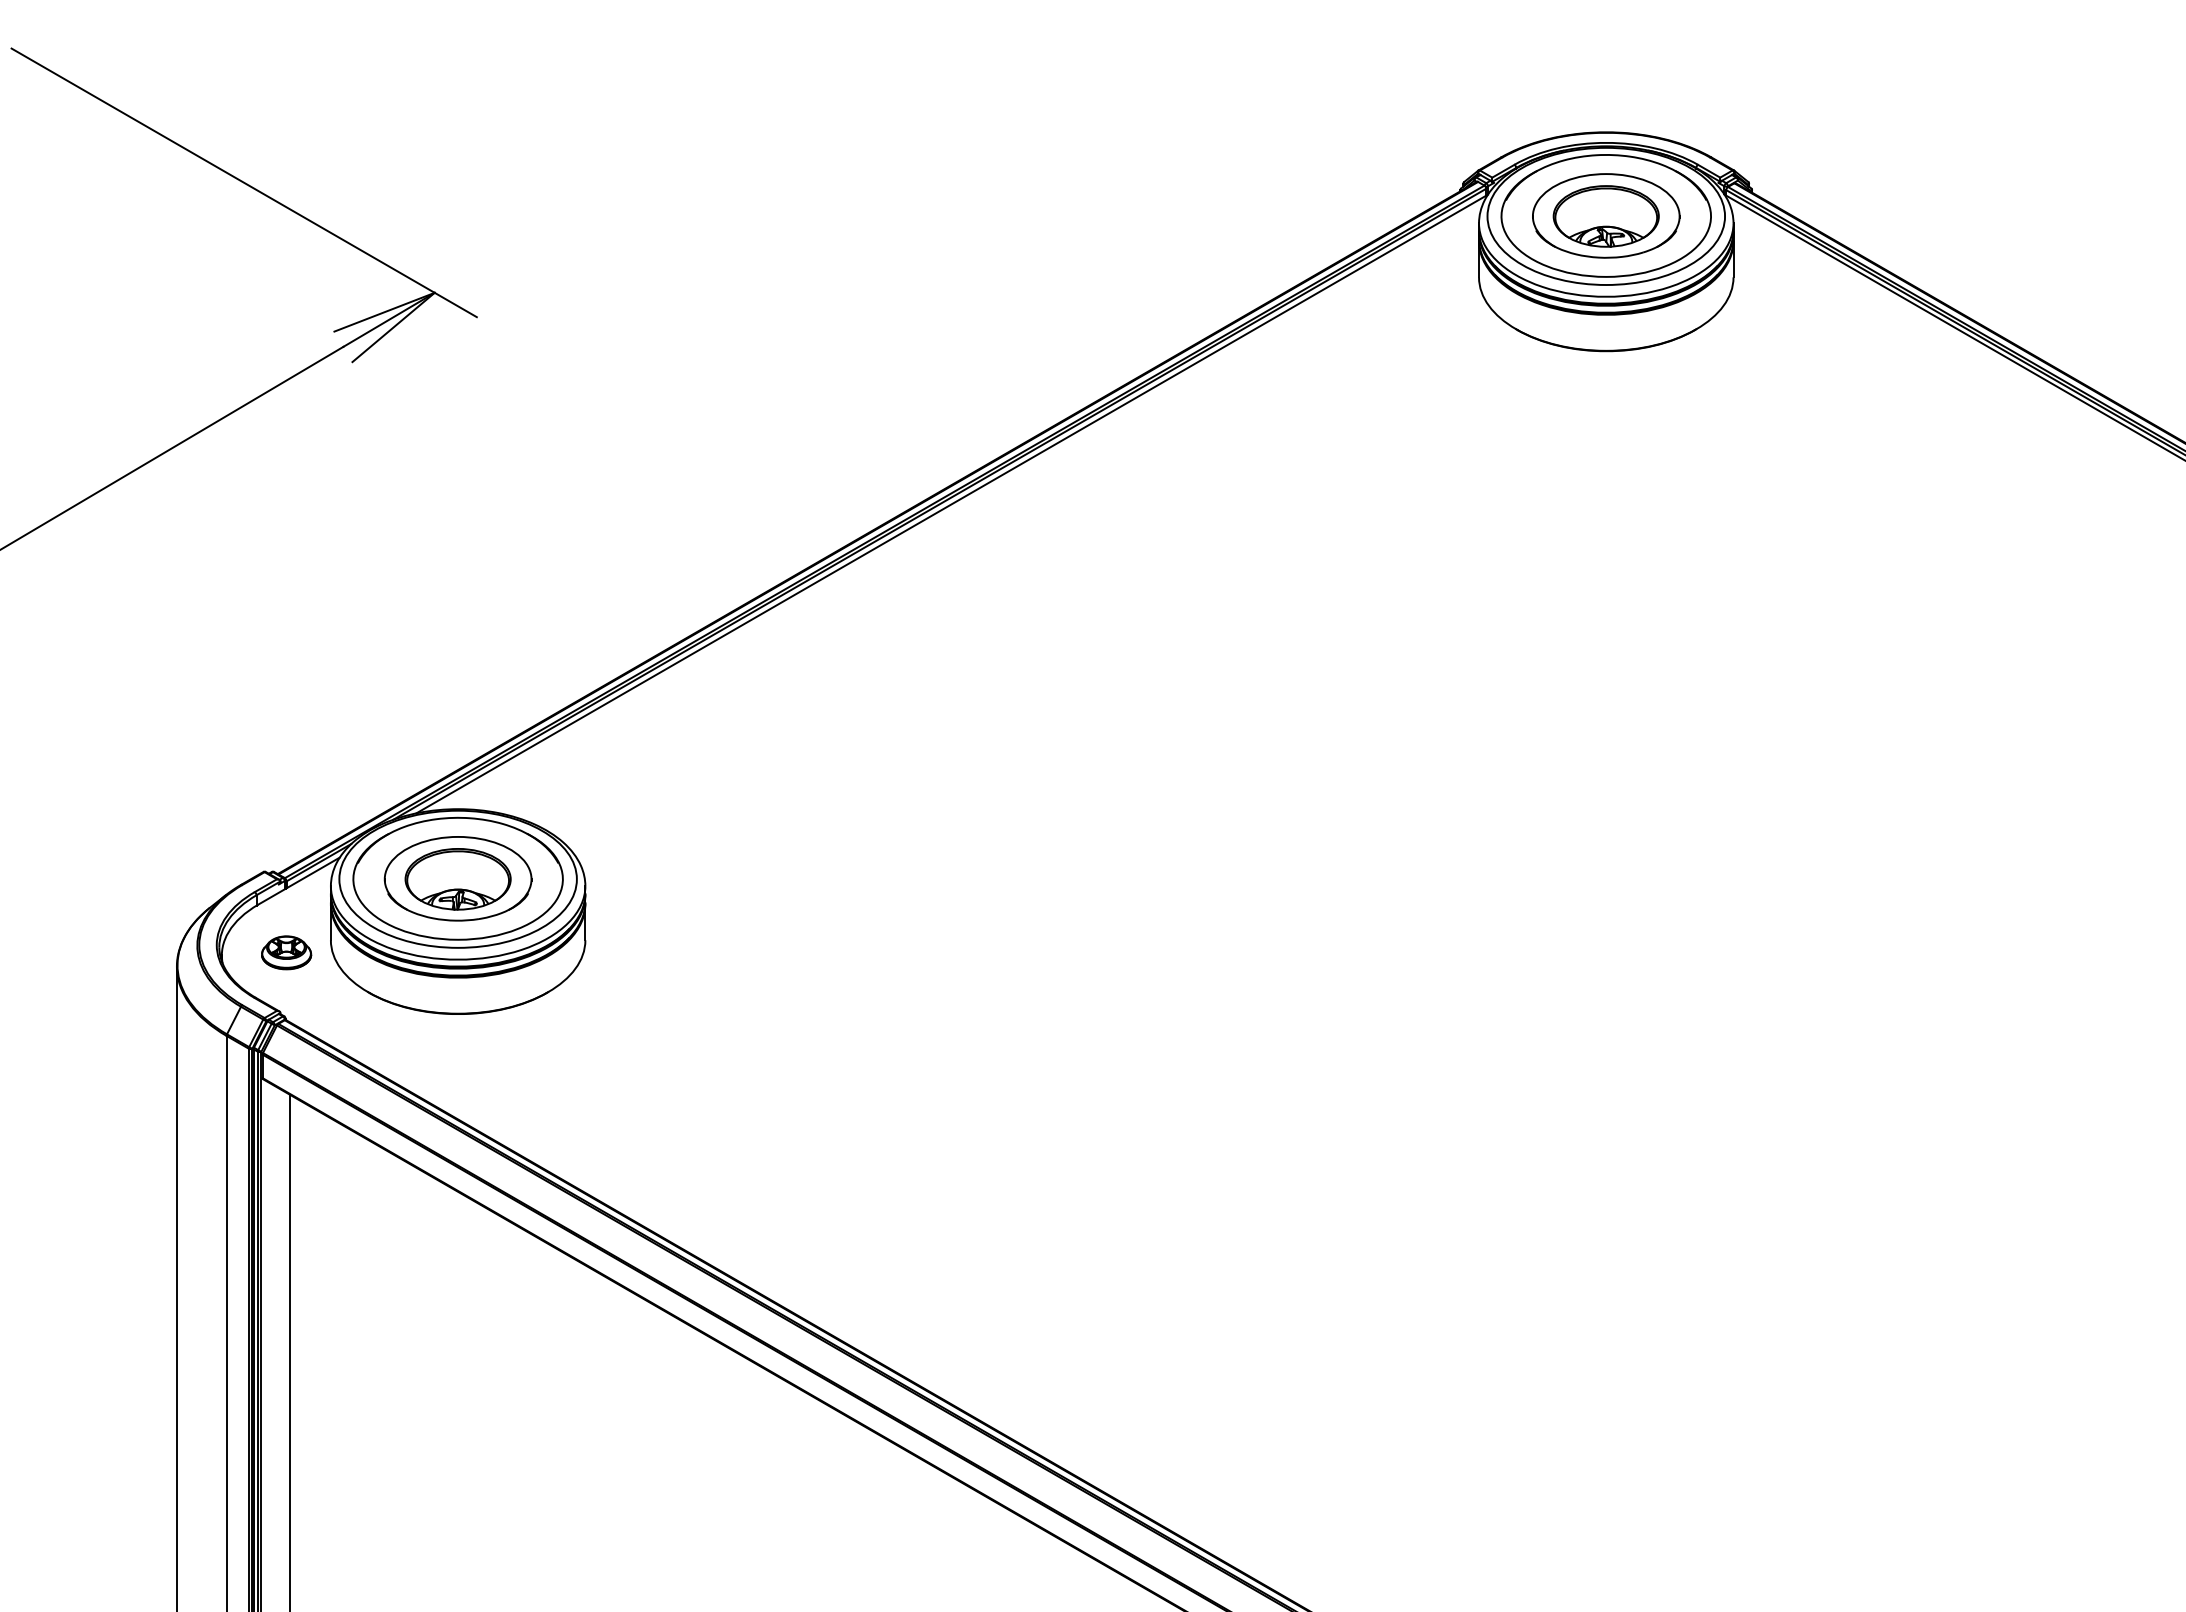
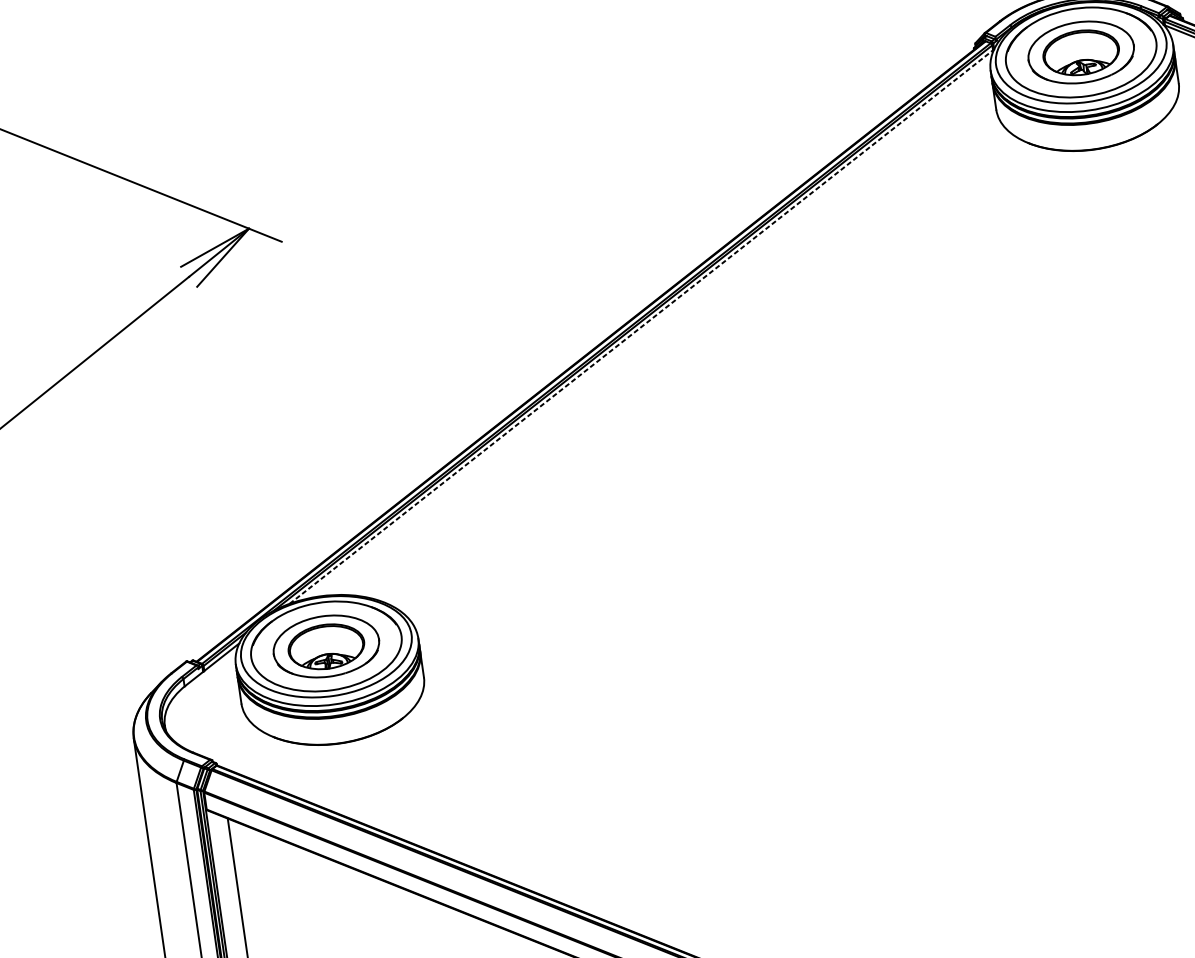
line: (952, 504) -> (642, 326), solid -> dashed
part: (286, 952) -> (210, 717), removed

